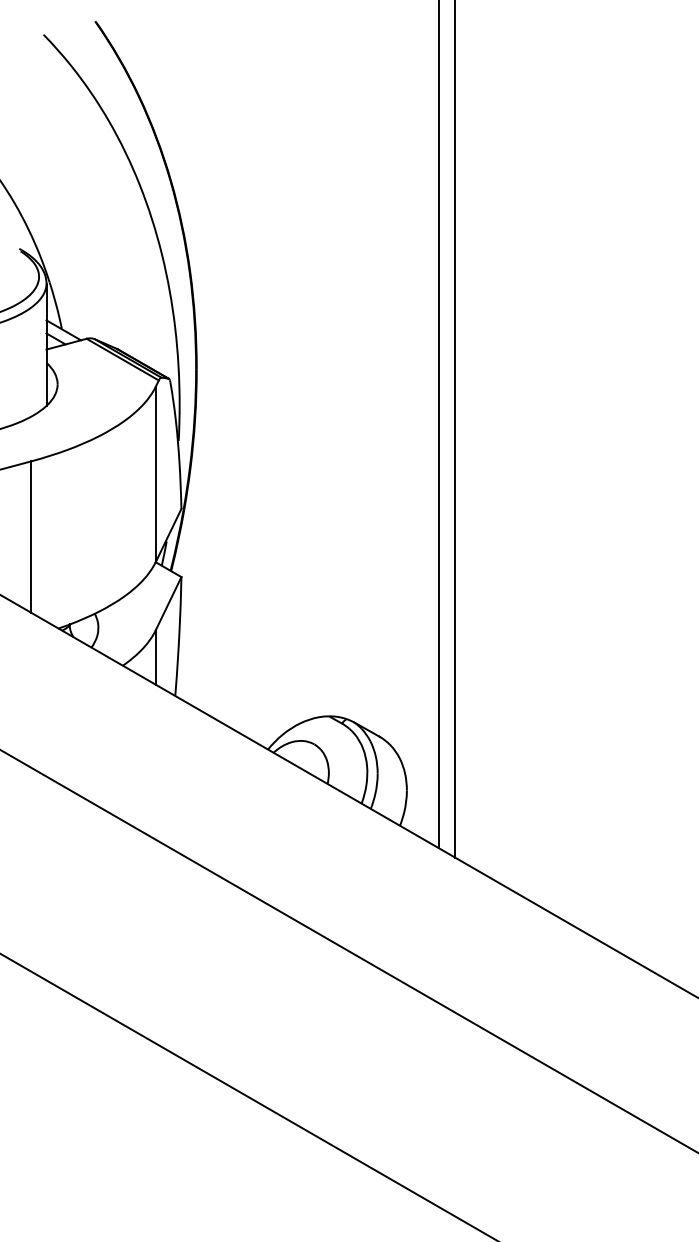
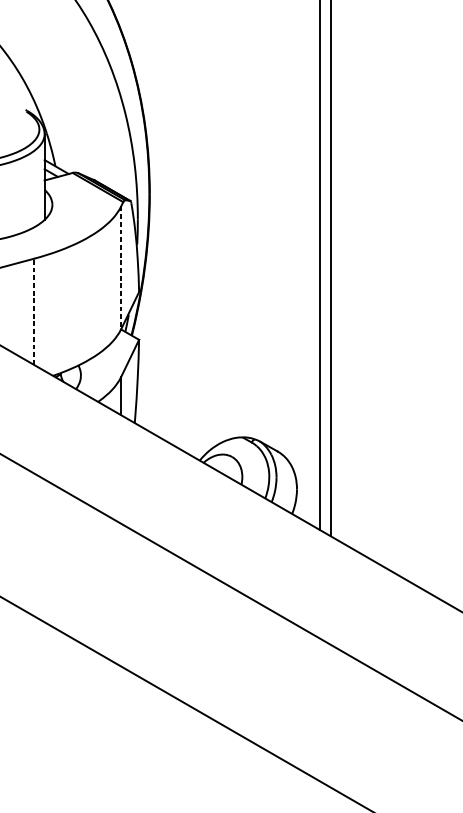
line: (155, 474) -> (120, 267), solid -> dashed
line: (31, 537) -> (34, 312), solid -> dashed

